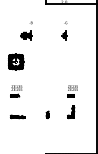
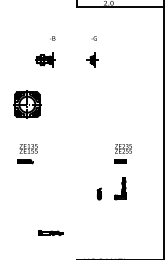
part: (64, 30) -> (92, 51), moved
part: (47, 114) -> (99, 193), moved
part: (17, 116) -> (50, 232), moved

